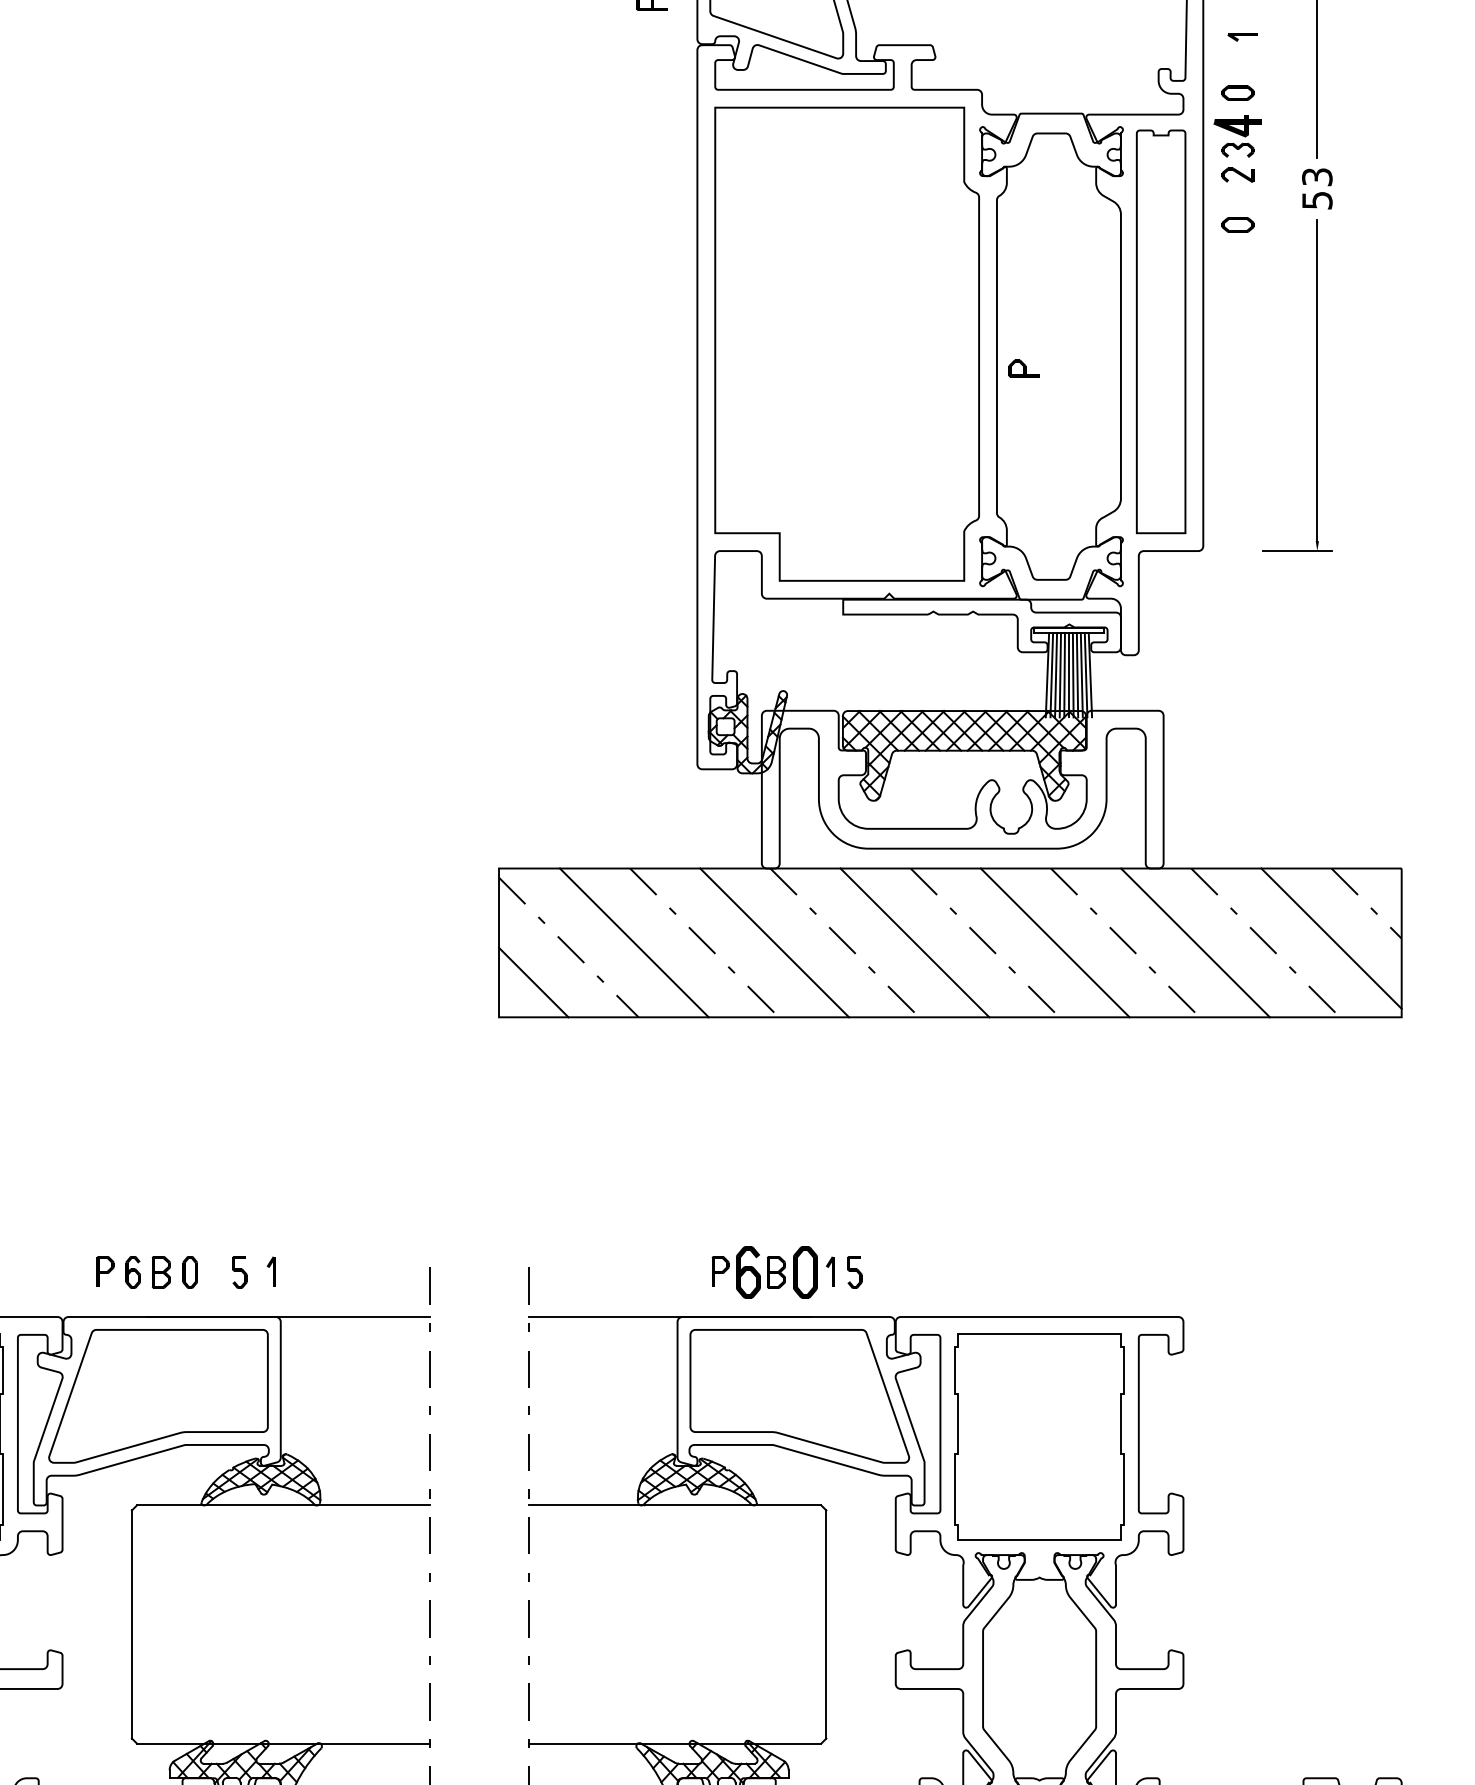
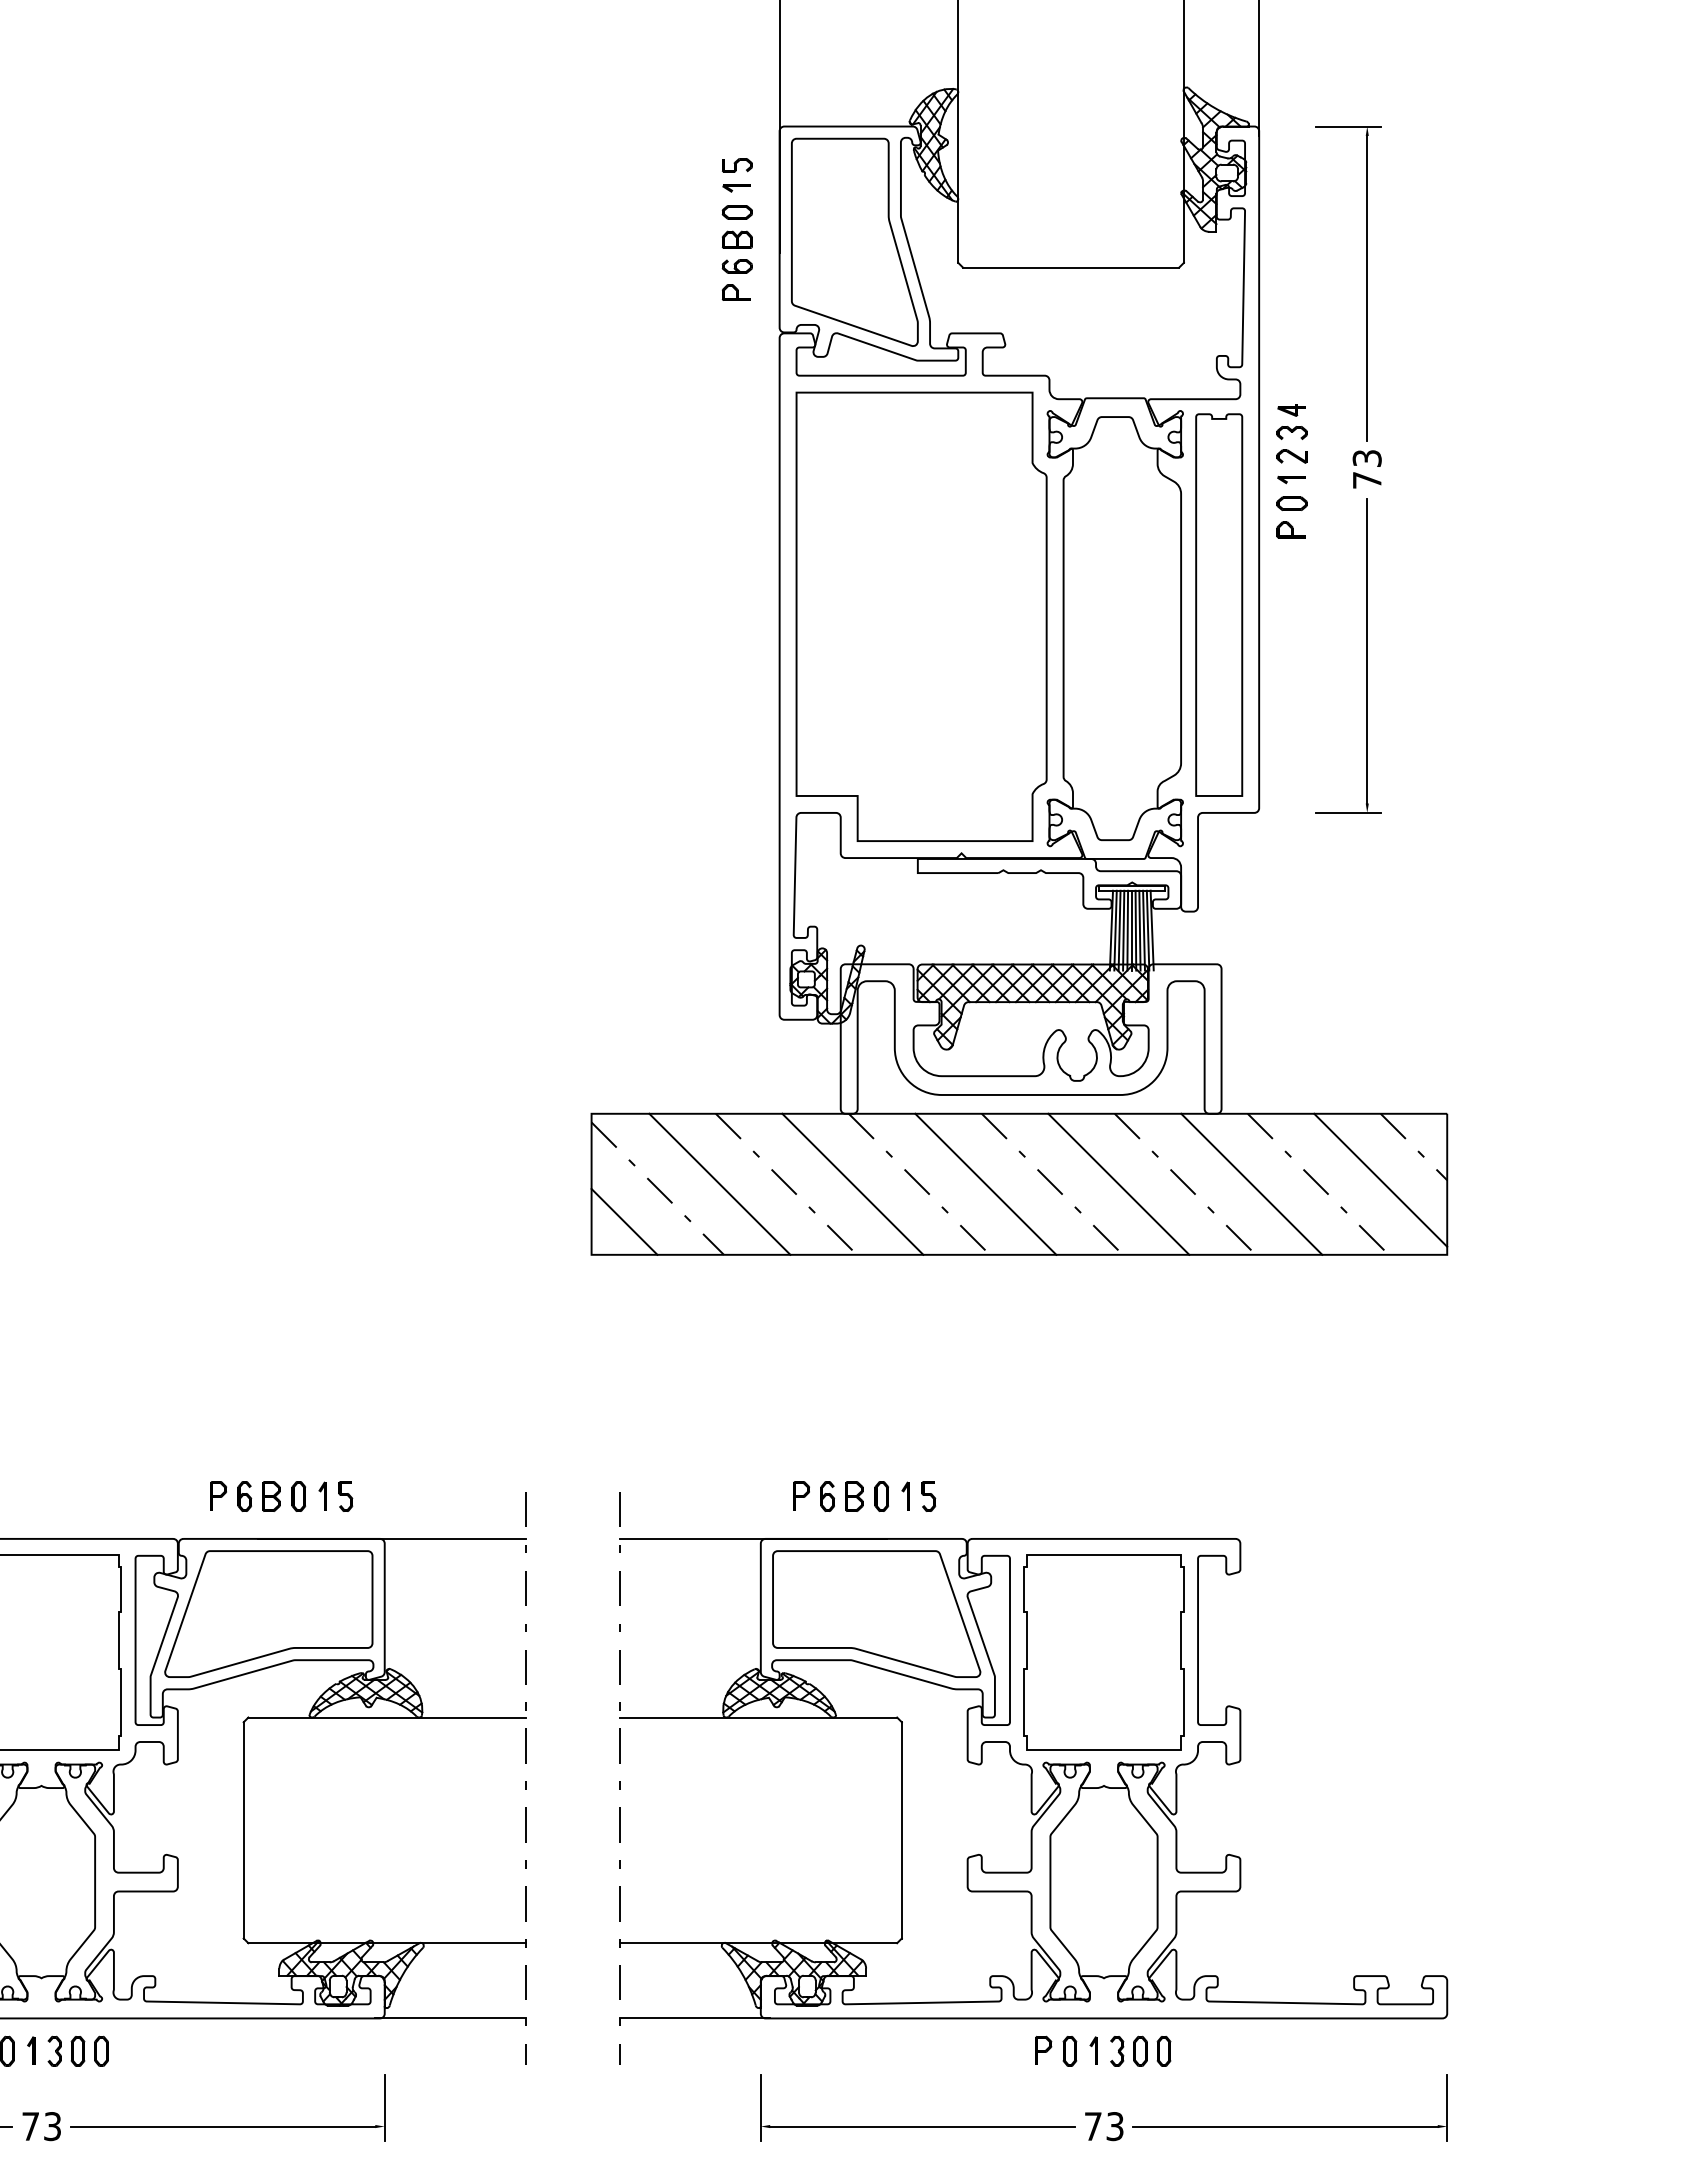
part: (1242, 37) -> (1291, 480), moved
part: (1237, 92) -> (1291, 378), removed
part: (1237, 126) -> (1291, 410), size x0.62
text: (1317, 200) -> (1367, 480), 53 -> 73
part: (1023, 368) -> (1290, 529), moved
part: (271, 1271) -> (322, 1495), moved
part: (747, 1272) -> (827, 1496), size x0.62
part: (804, 1272) -> (881, 1496), size x0.62

